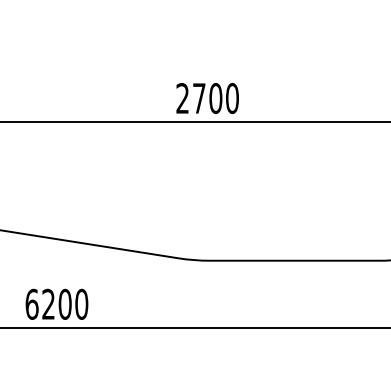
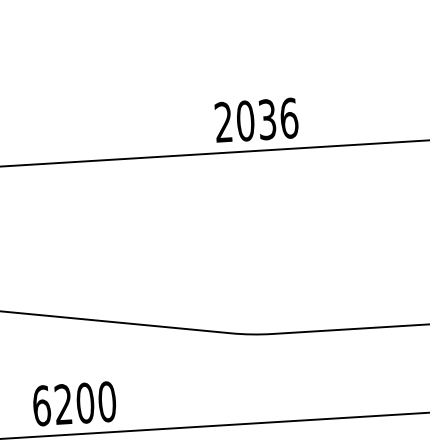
text: (215, 98) -> (266, 119), 2700 -> 2036

